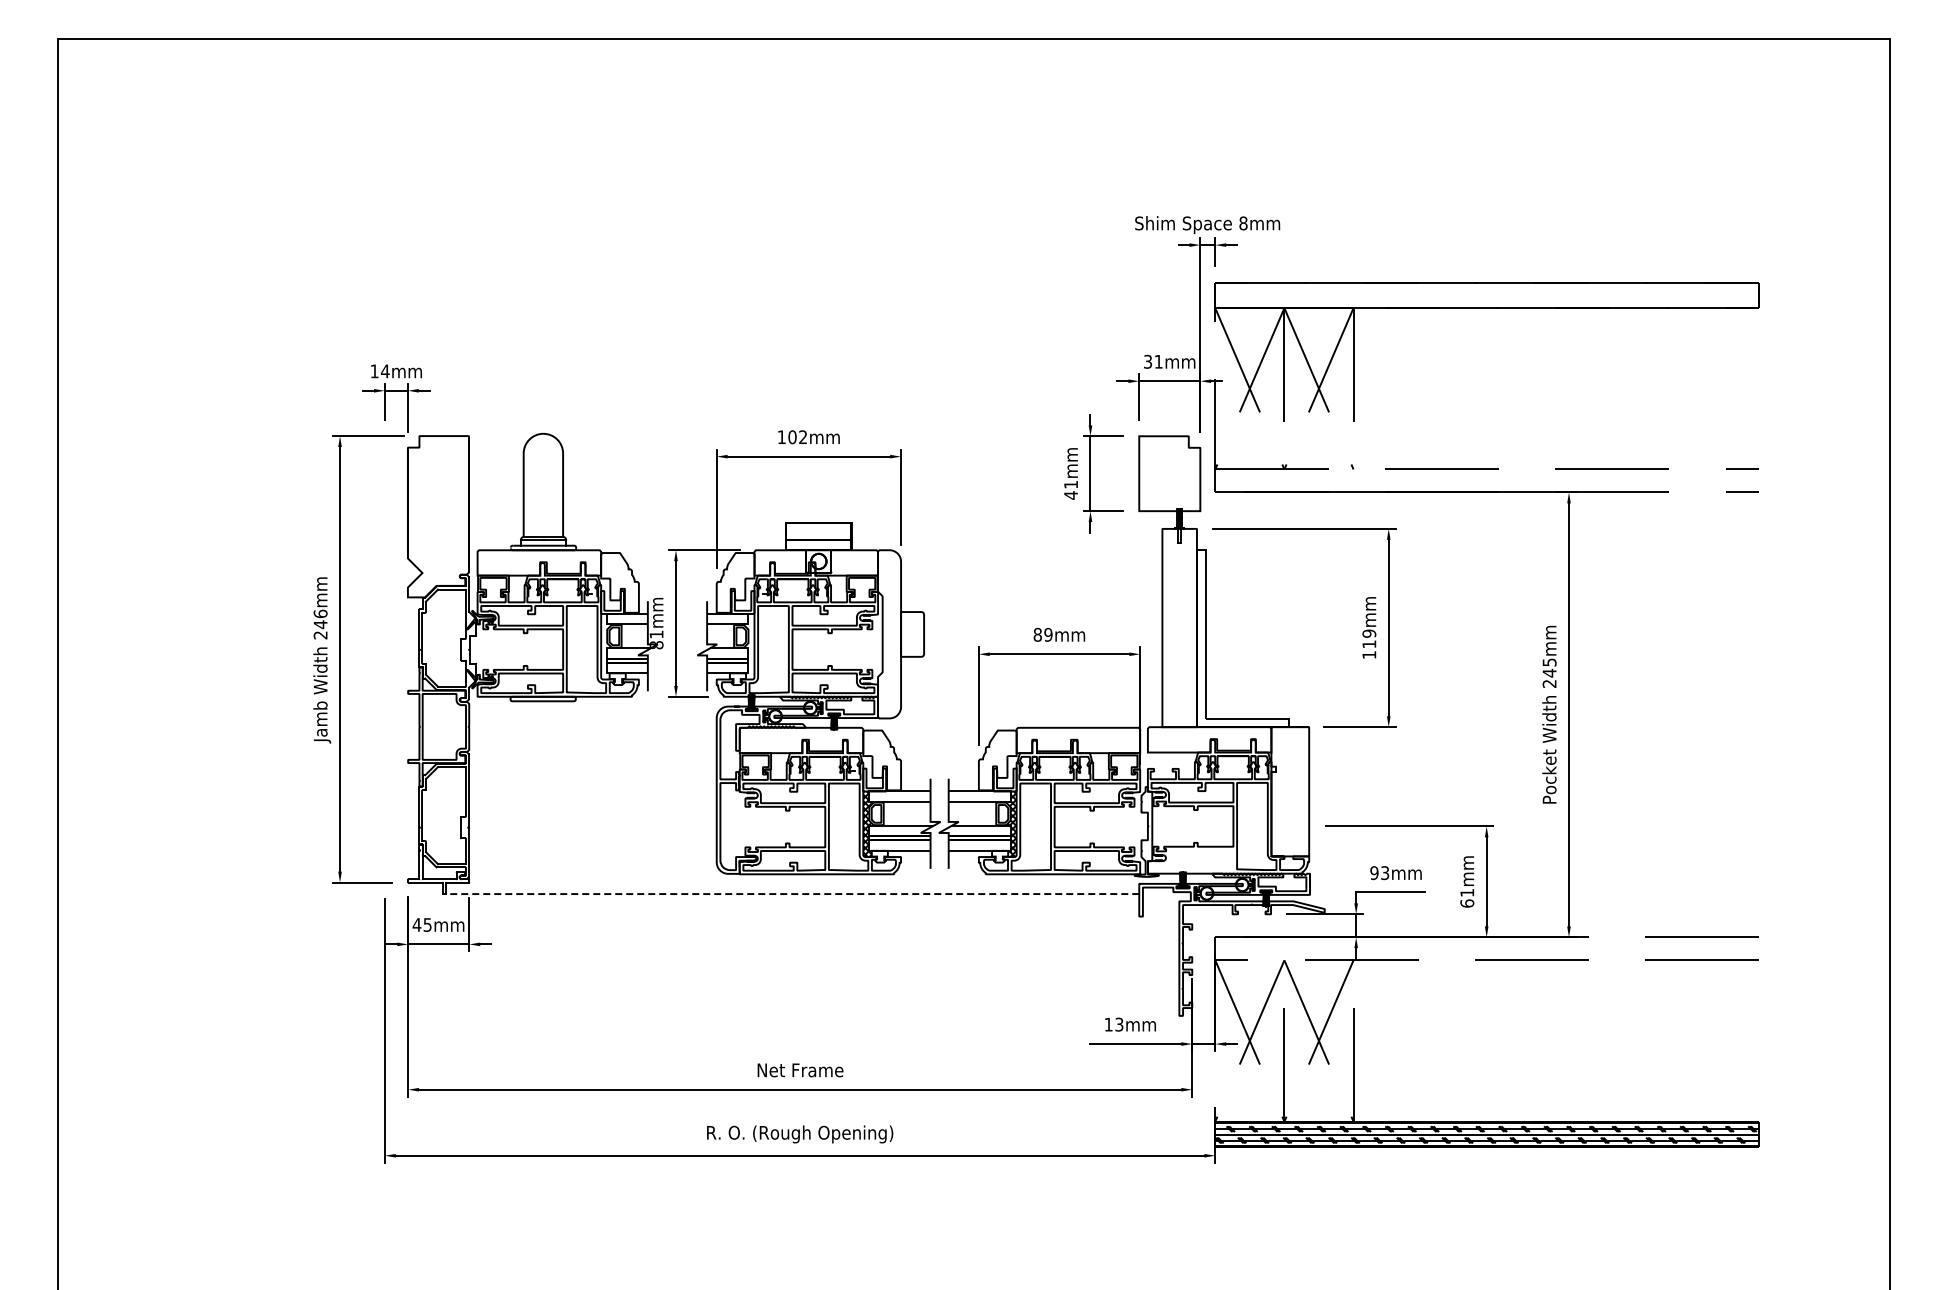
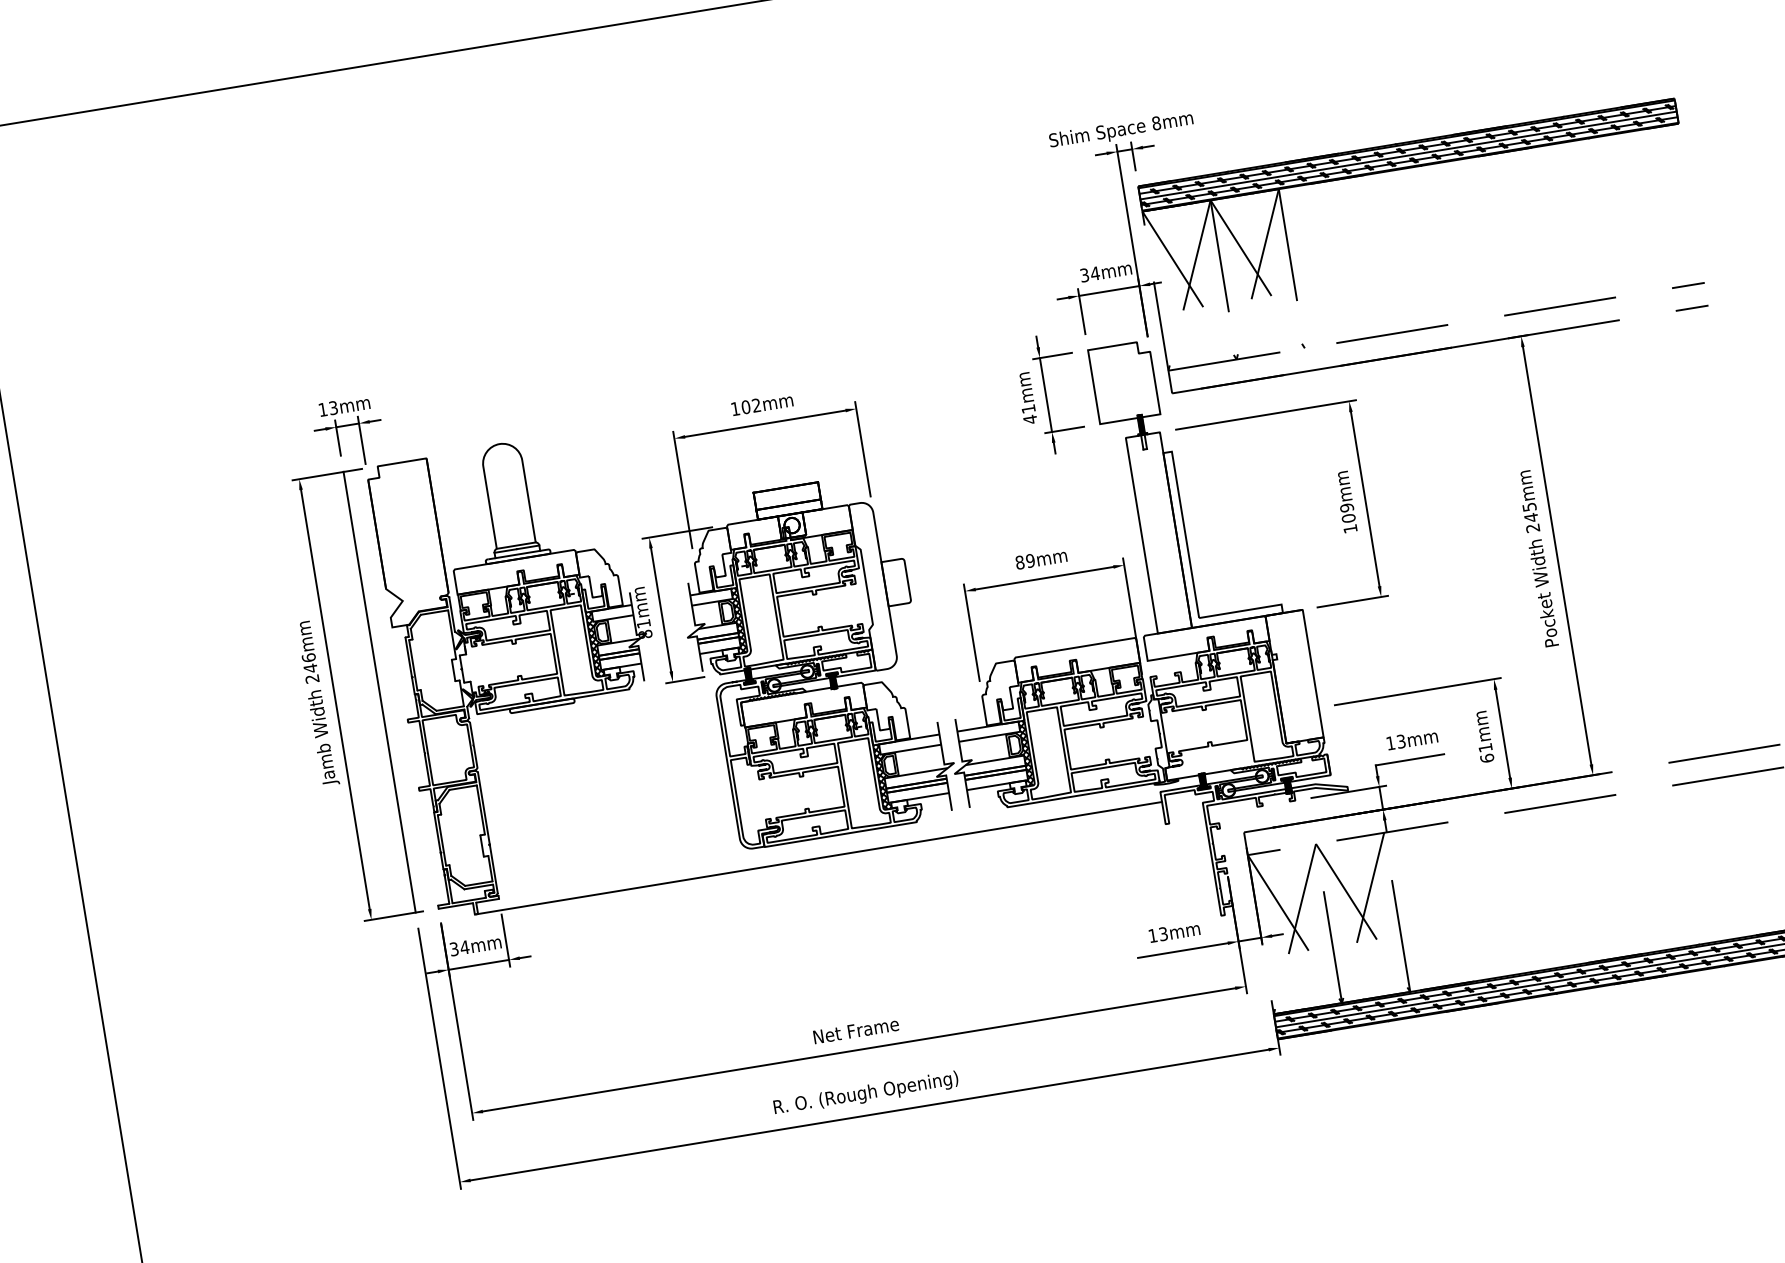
hatch: (1486, 295) -> (1407, 155), added
text: (1158, 361) -> (1094, 273), 31mm -> 34mm
text: (384, 371) -> (332, 408), 14mm -> 13mm
text: (1369, 644) -> (1348, 518), 119mm -> 109mm
hatch: (605, 646) -> (595, 643), added
hatch: (749, 646) -> (737, 620), added
line: (384, 658) -> (379, 691), added
text: (1374, 873) -> (1390, 743), 93mm -> 13mm
line: (791, 894) -> (818, 858), dashed -> solid
text: (422, 924) -> (459, 947), 45mm -> 34mm

